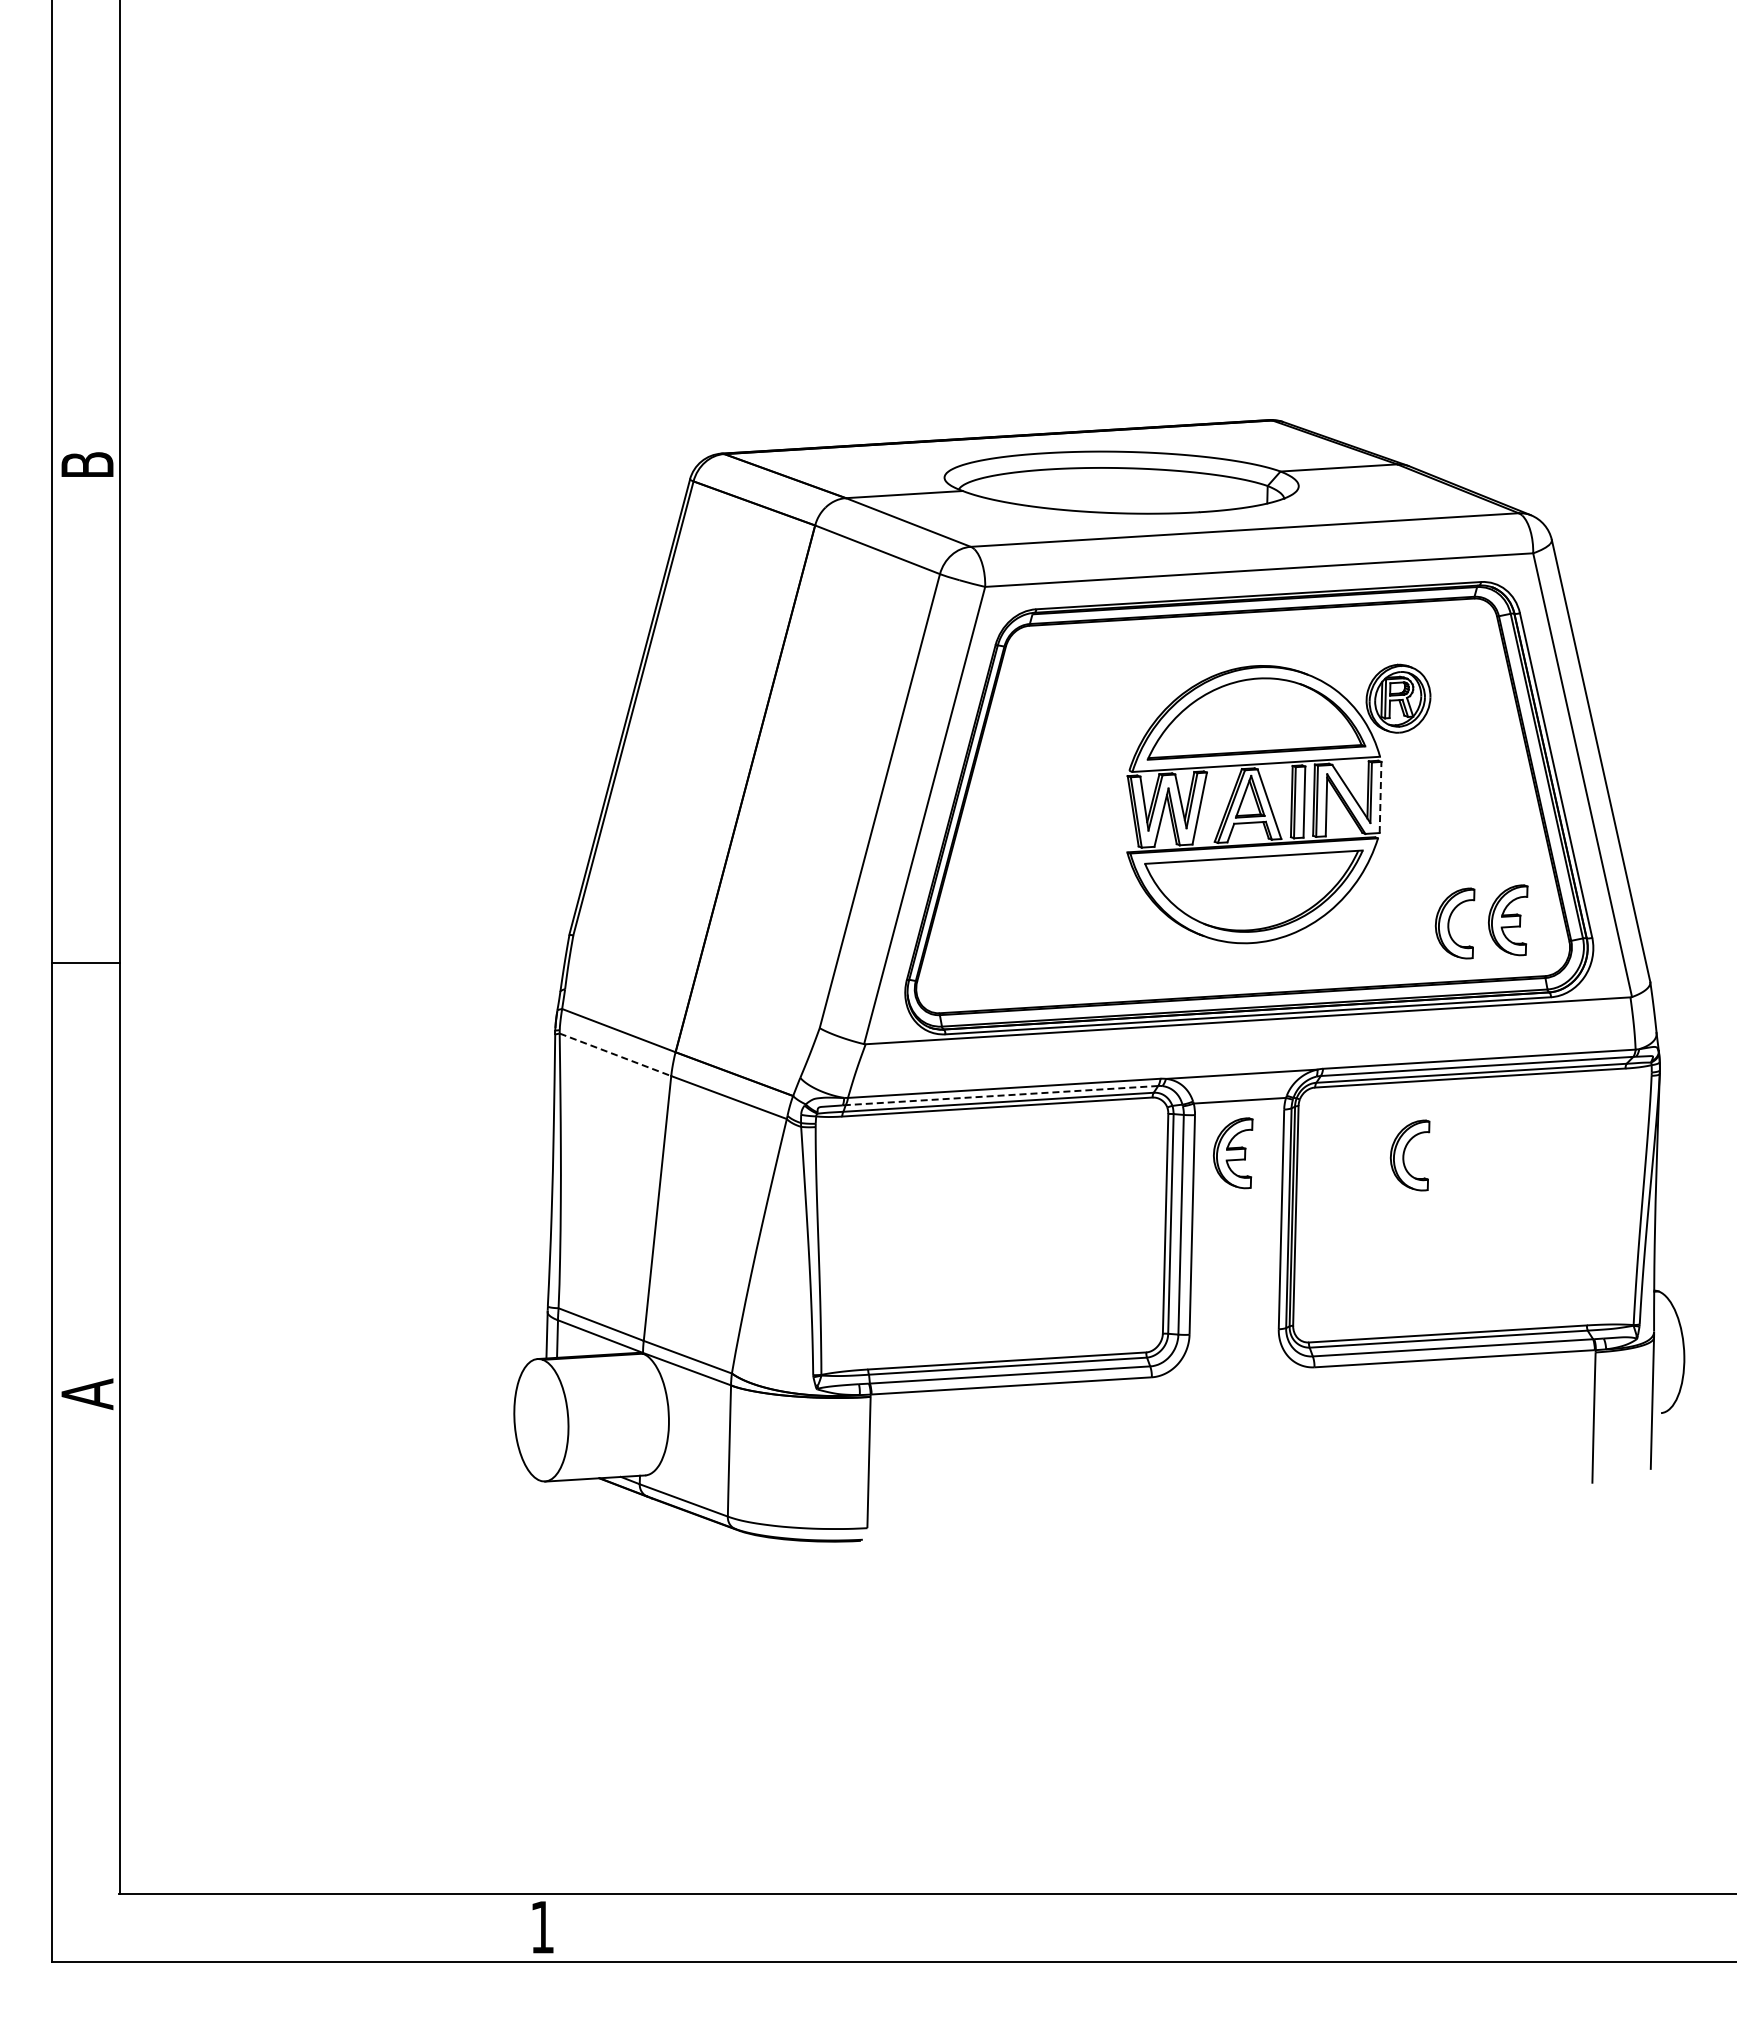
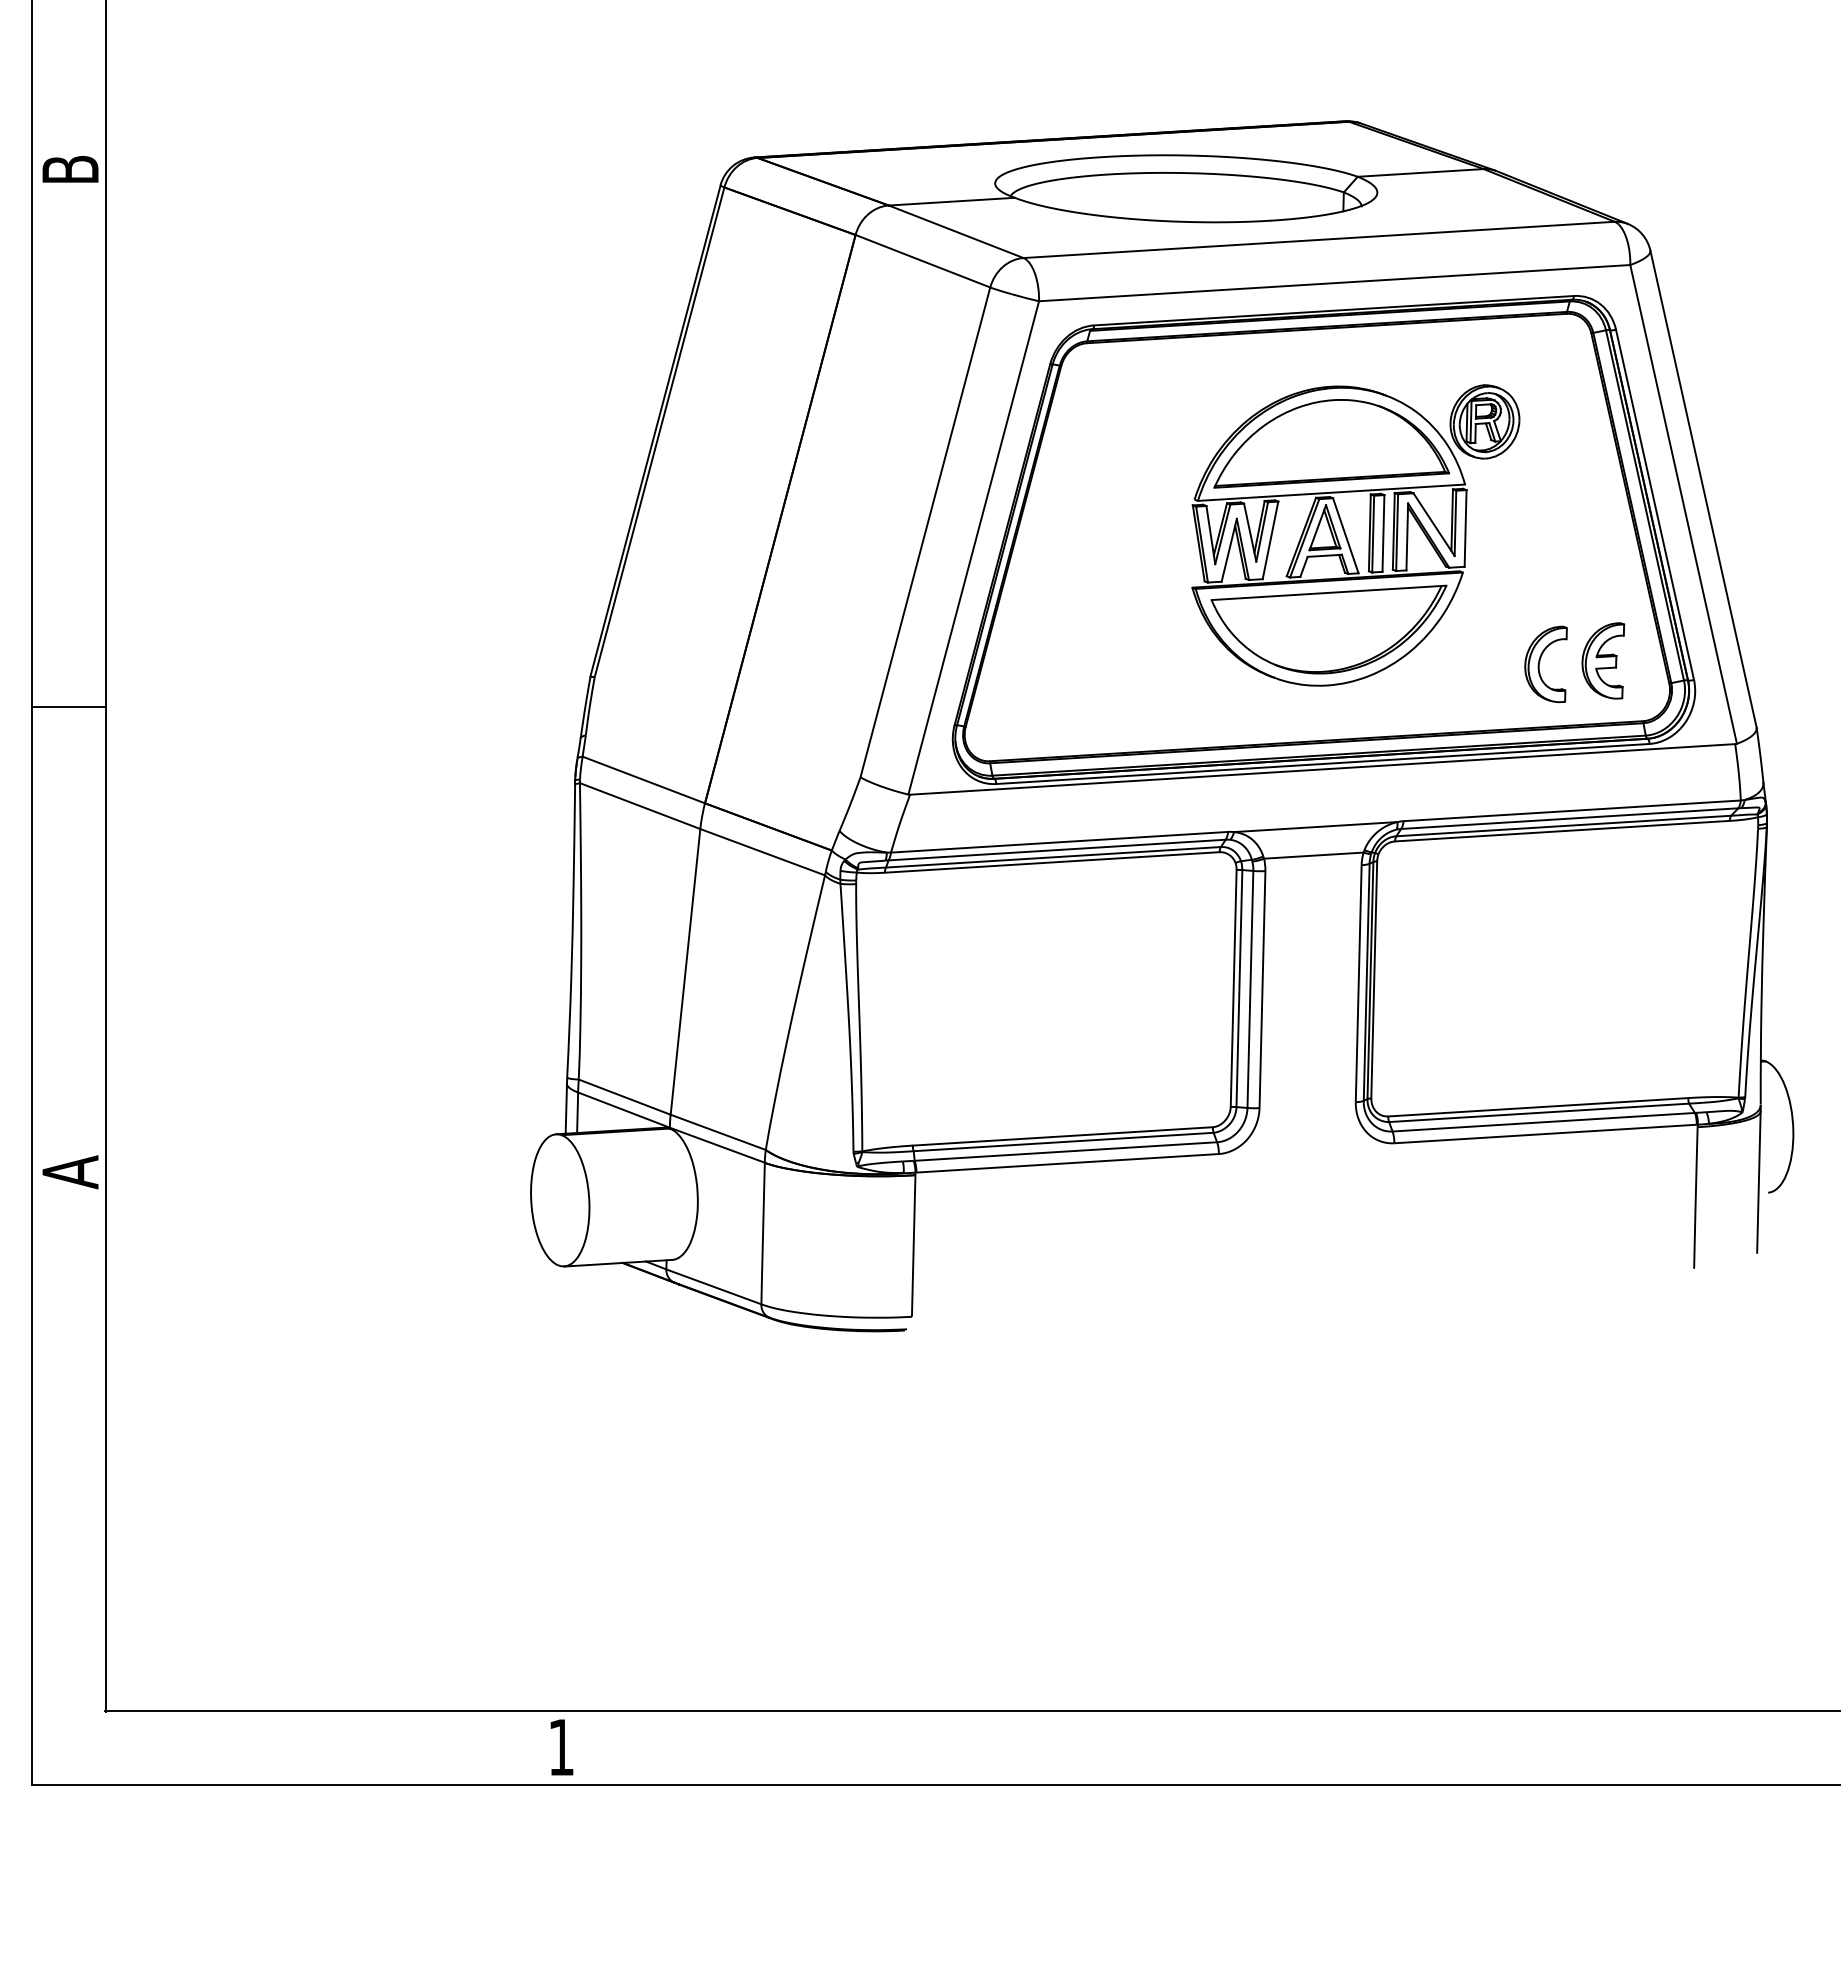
line: (1380, 797) -> (1465, 528), dashed -> solid
line: (615, 1054) -> (640, 805), dashed -> solid
line: (1001, 1095) -> (1056, 849), dashed -> solid
part: (1233, 1153) -> (1306, 912), removed
part: (1409, 1155) -> (1496, 914), removed

